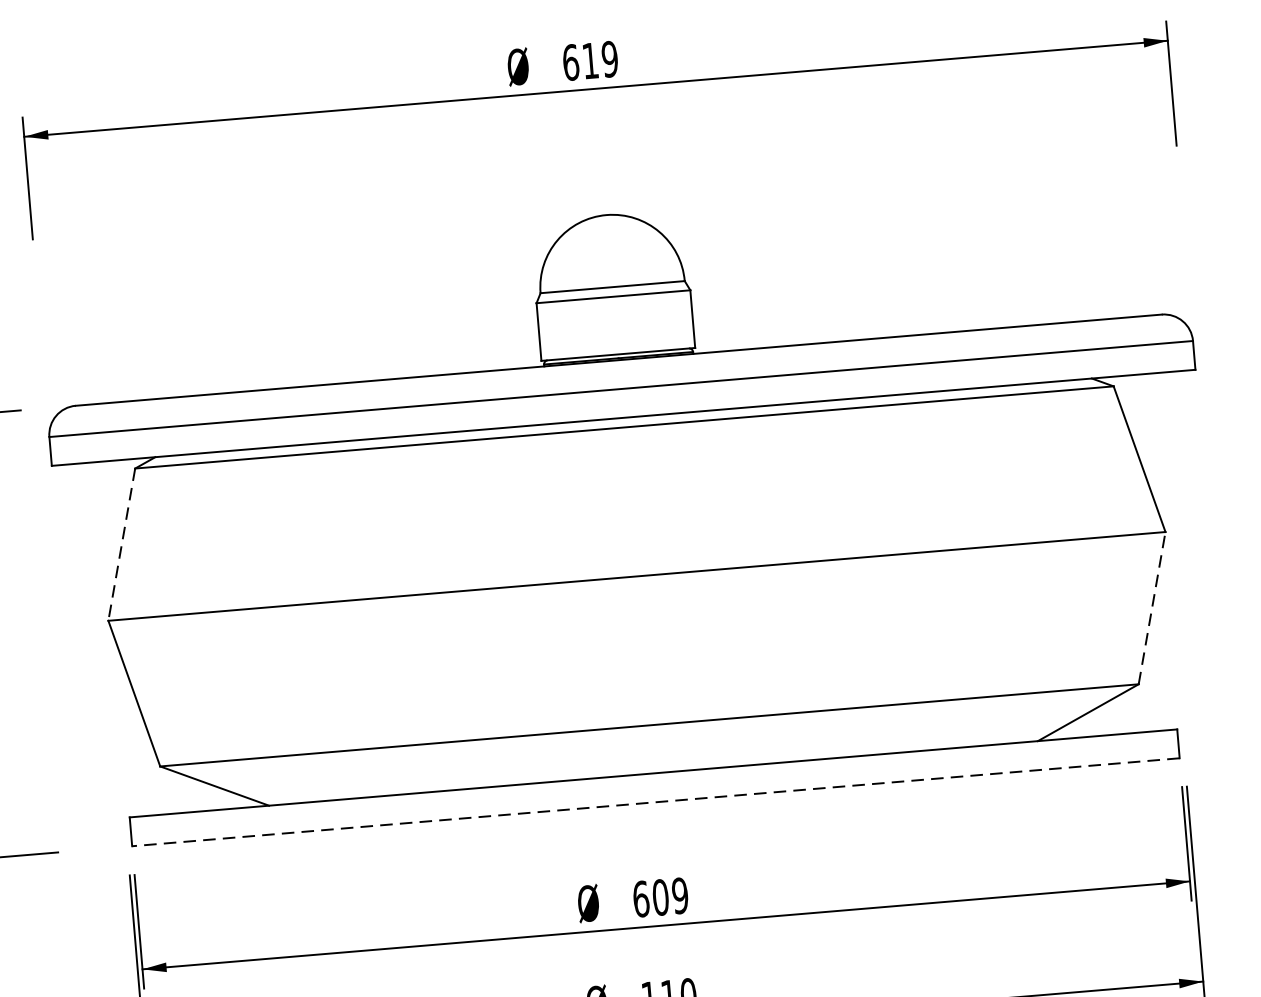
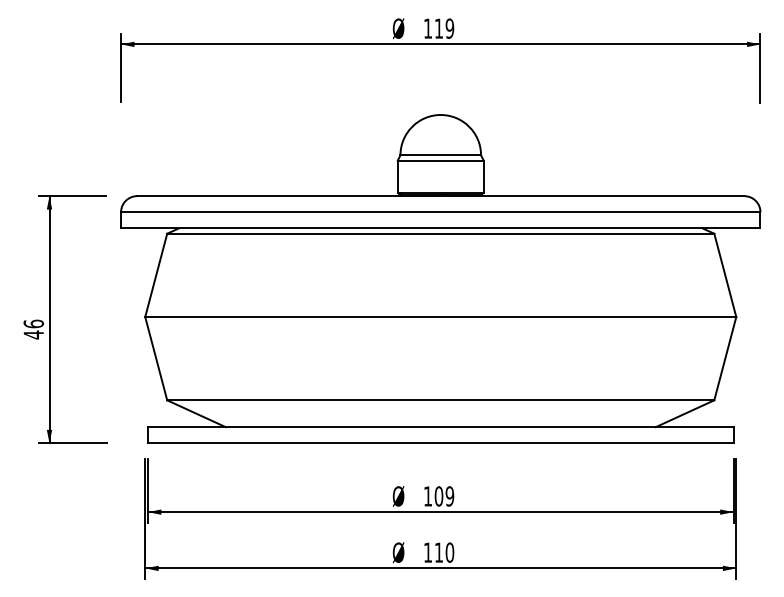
text: (569, 62) -> (427, 28), 619 -> 119
line: (122, 544) -> (156, 275), dashed -> solid
line: (1152, 607) -> (725, 358), dashed -> solid
line: (655, 802) -> (440, 443), dashed -> solid
text: (640, 899) -> (427, 496), 609 -> 109

